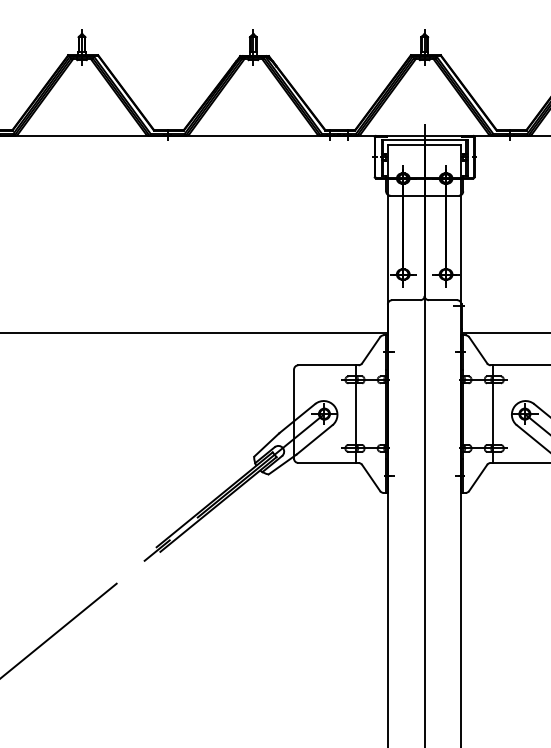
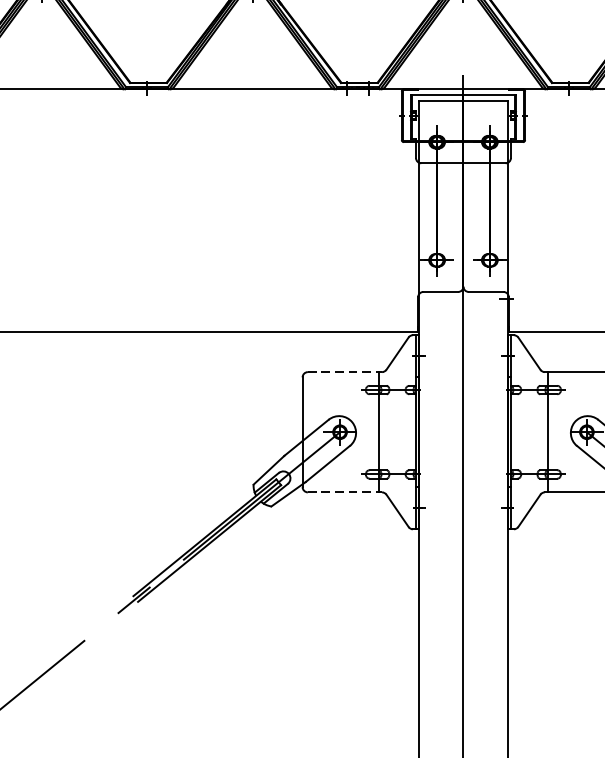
line: (328, 365) -> (345, 372), solid -> dashed
line: (328, 462) -> (345, 491), solid -> dashed

